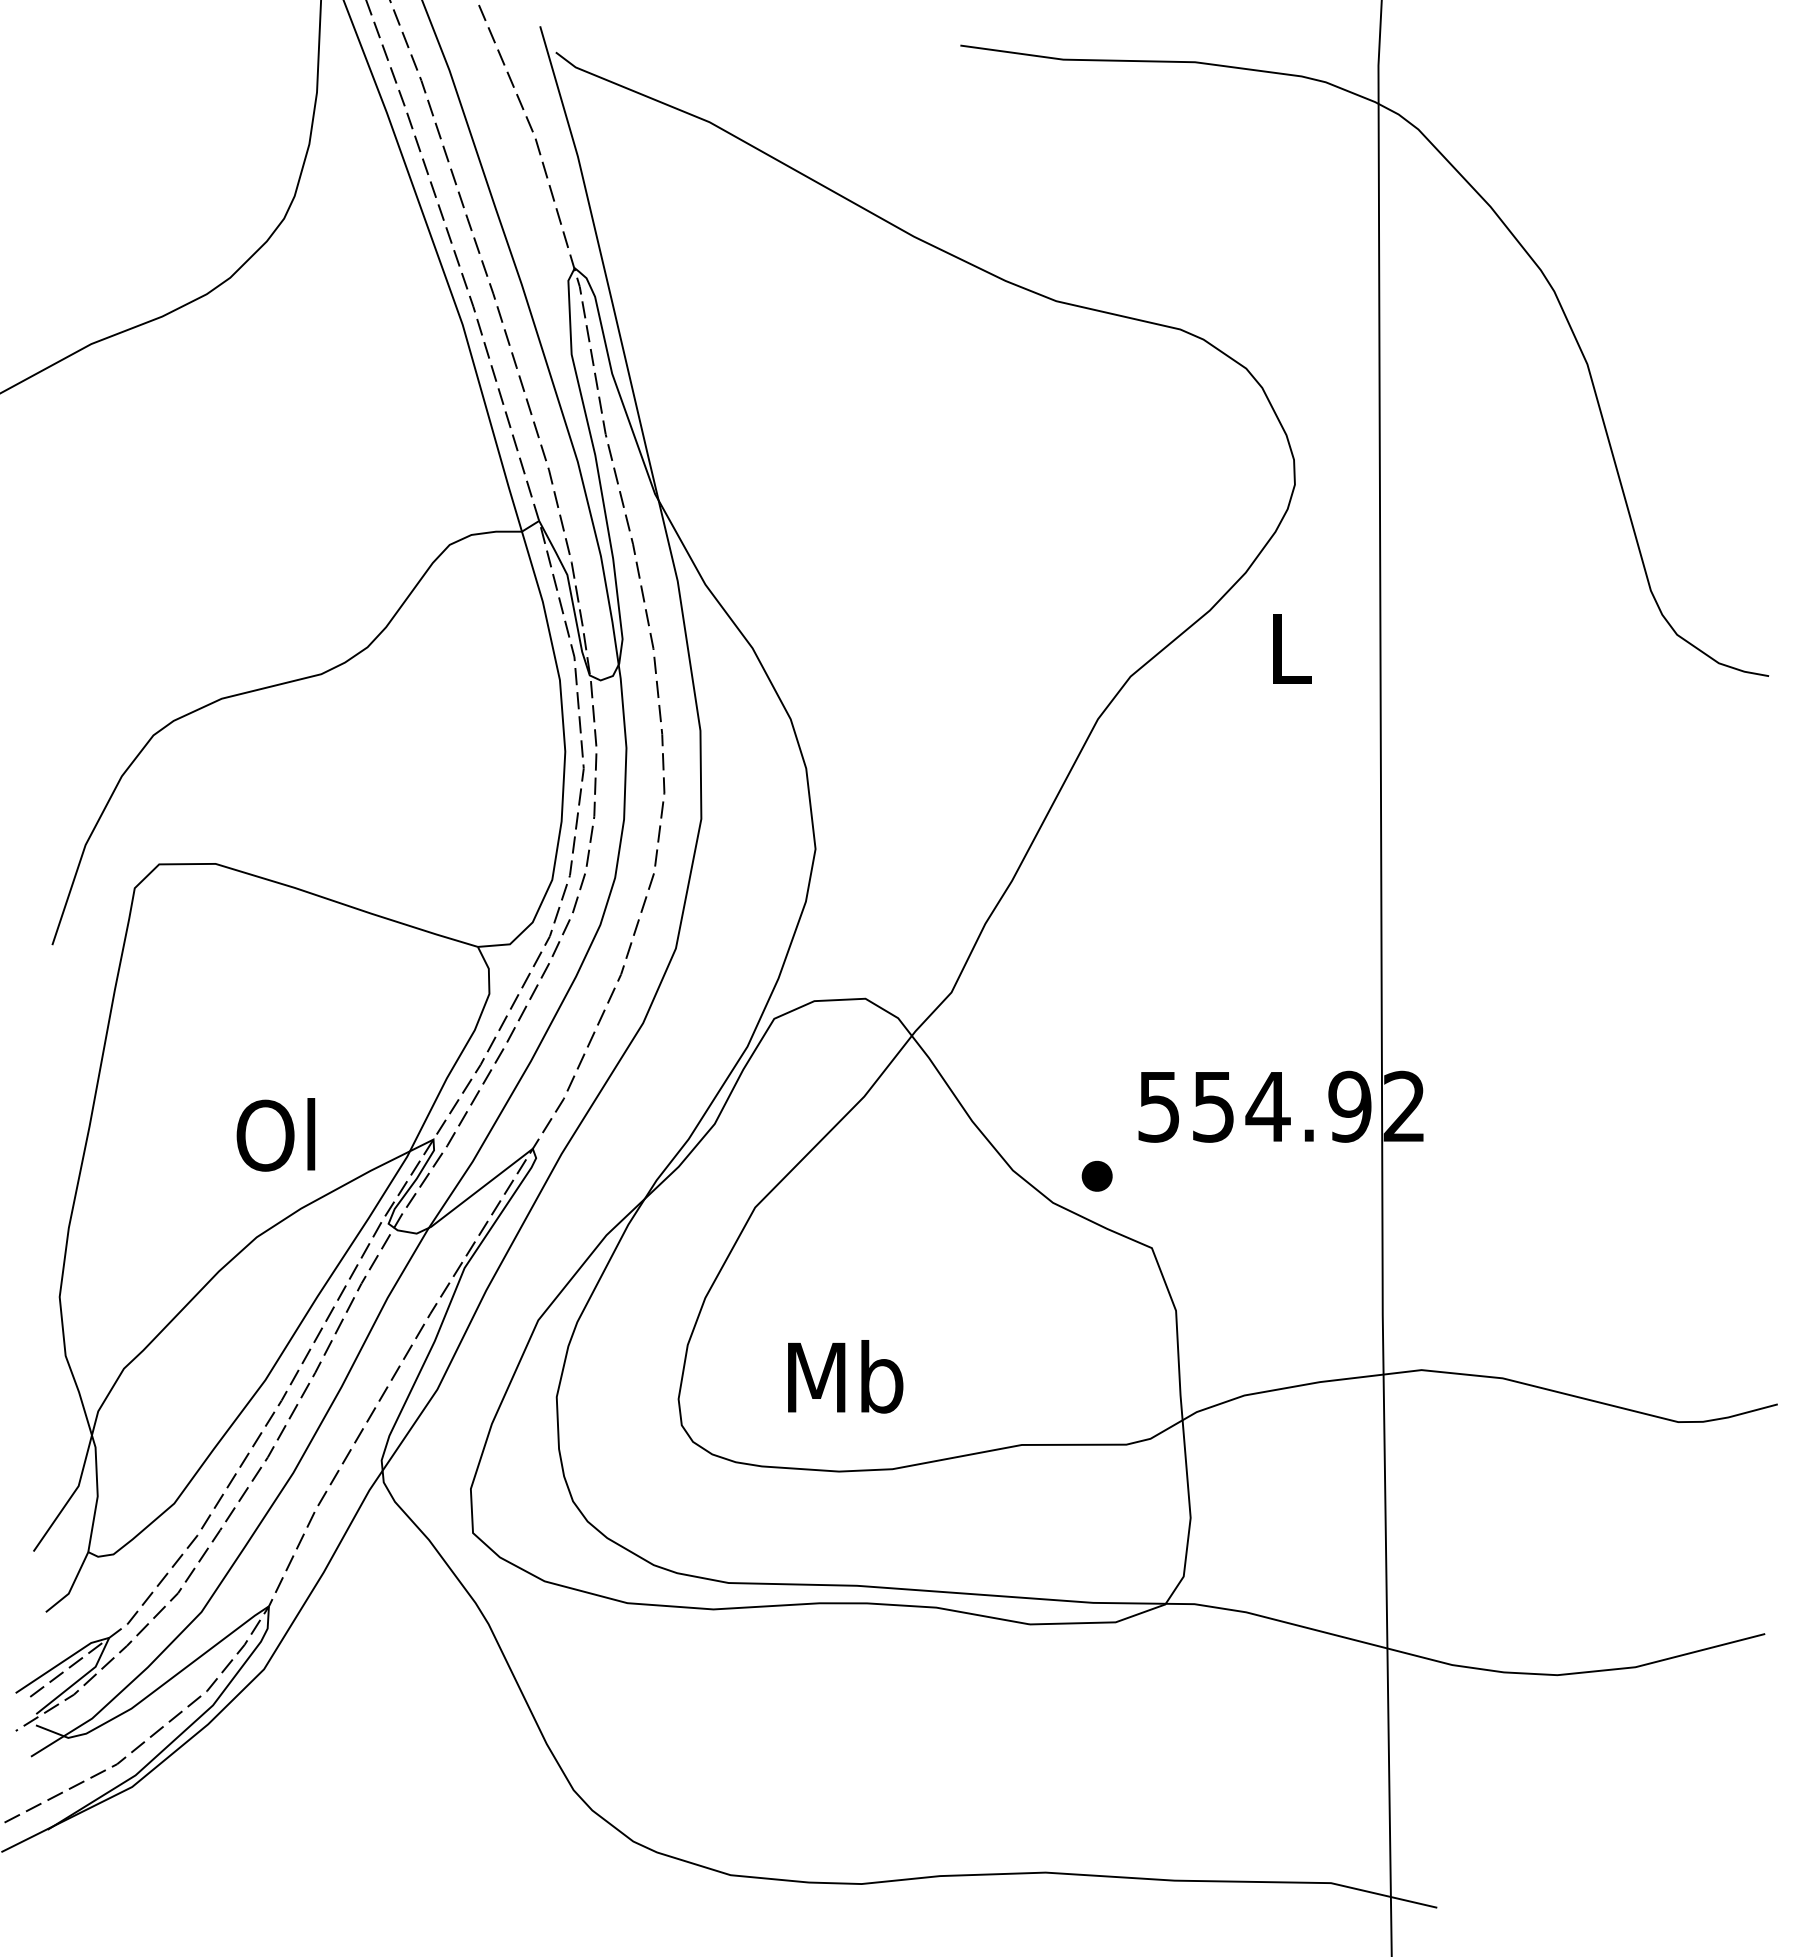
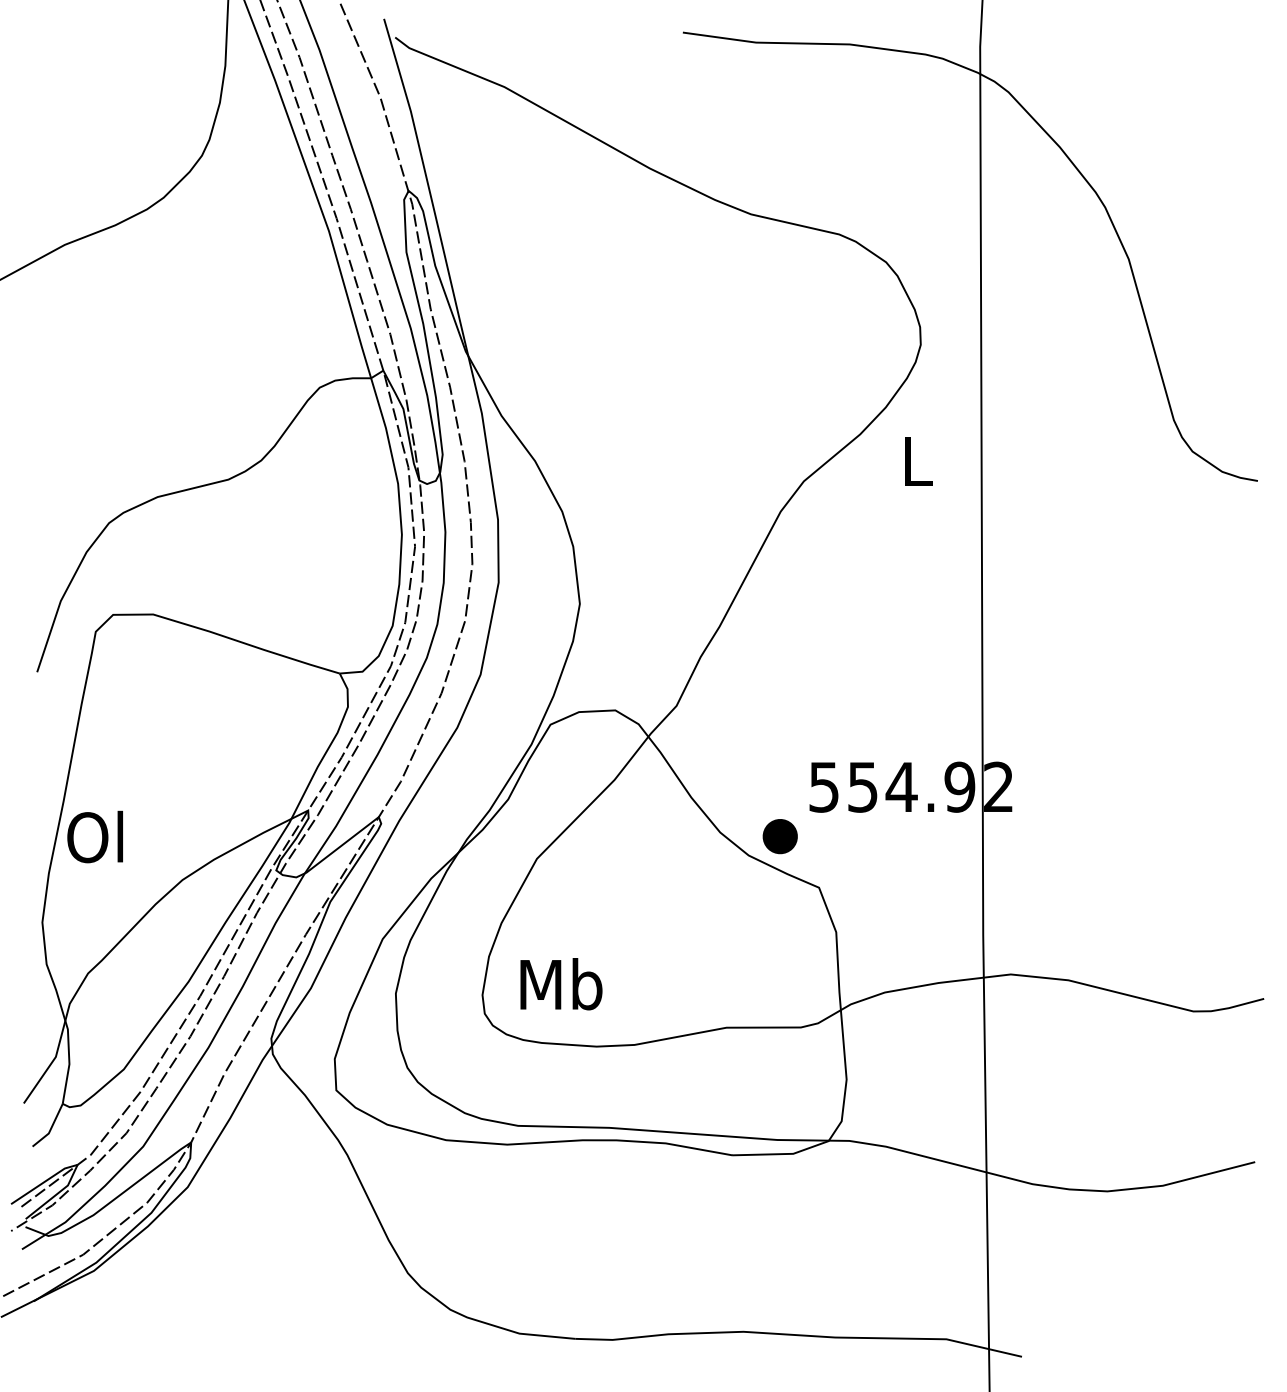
text: (275, 1134) -> (94, 836), moved
part: (1096, 1176) -> (779, 836), size x1.6
text: (845, 1376) -> (561, 983), moved

